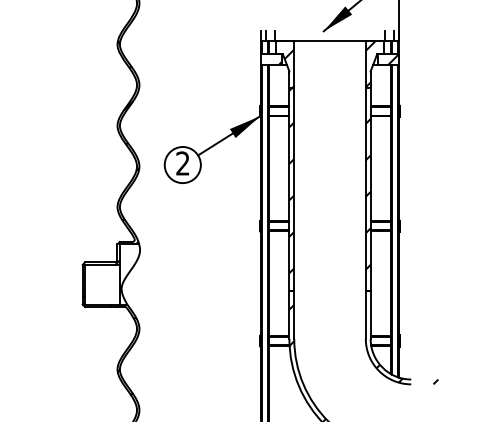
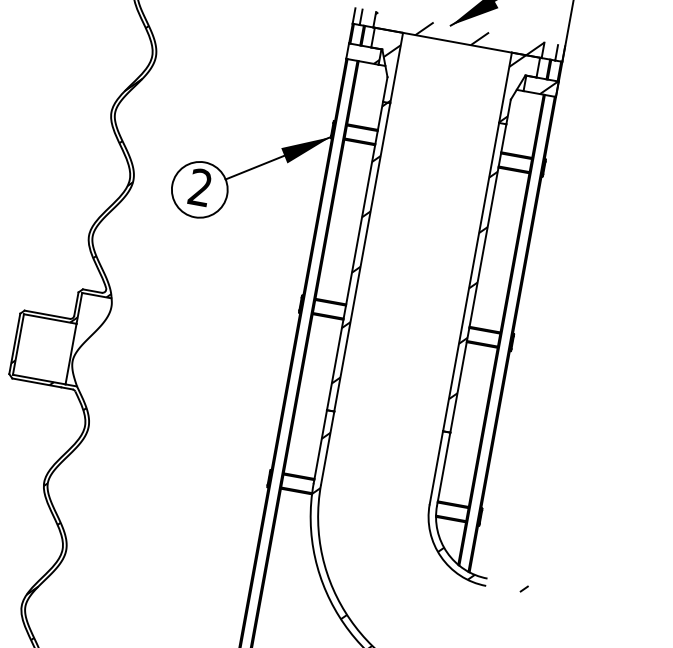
hatch: (329, 36) -> (458, 35), added

